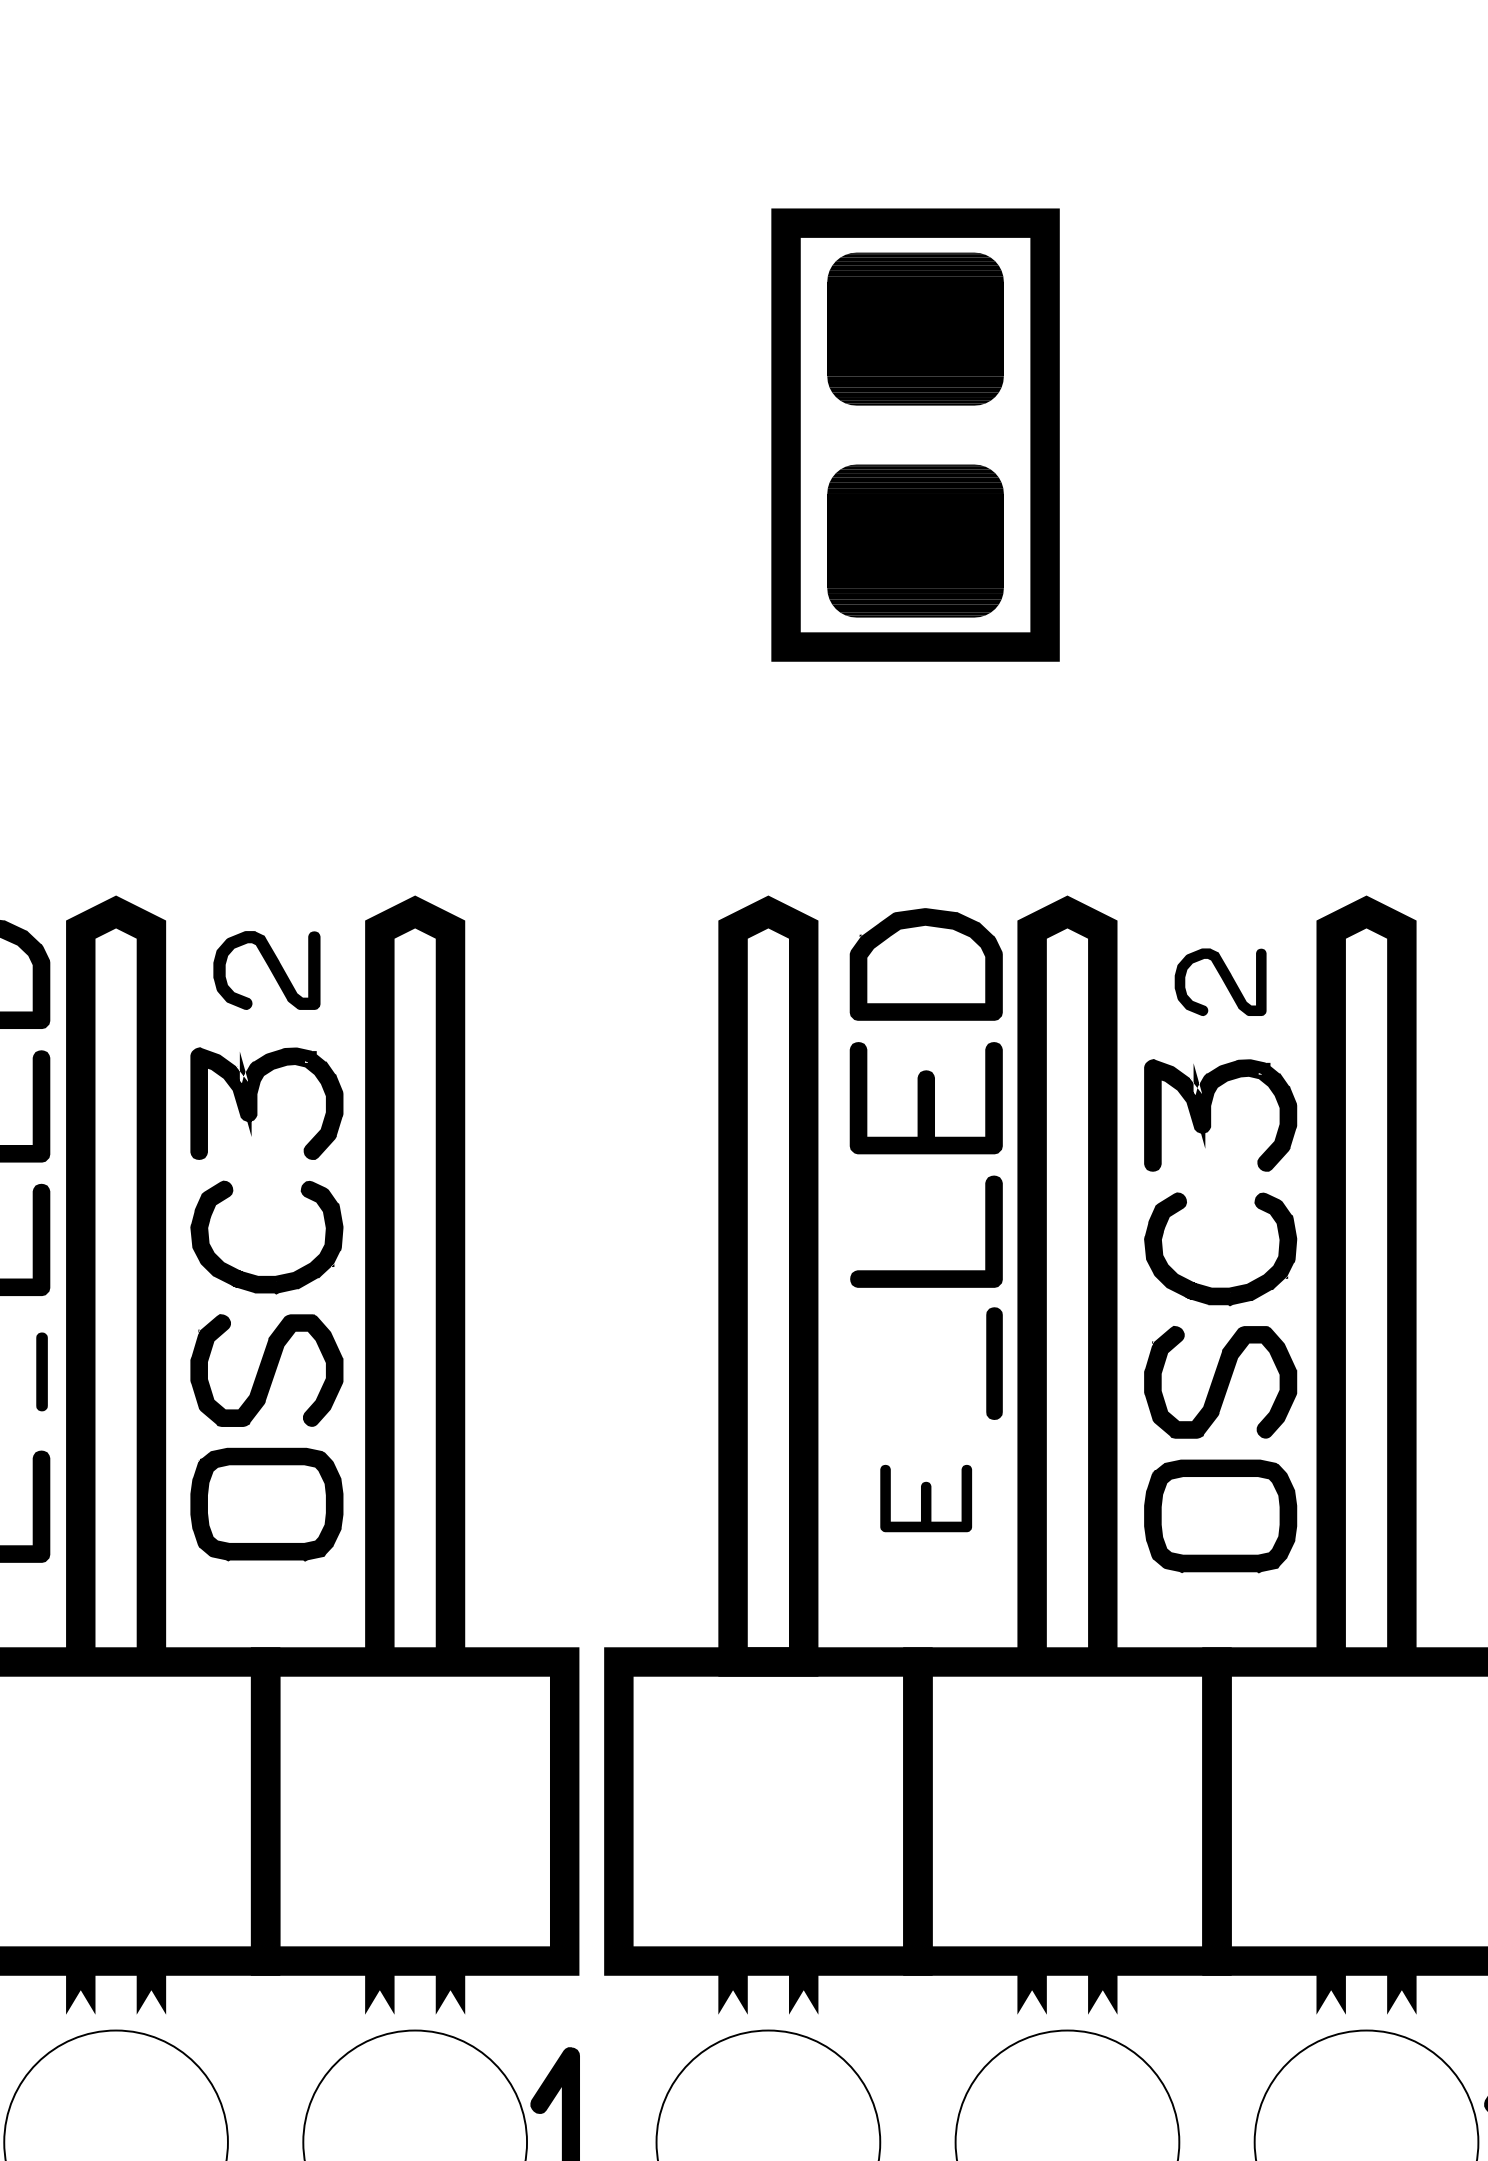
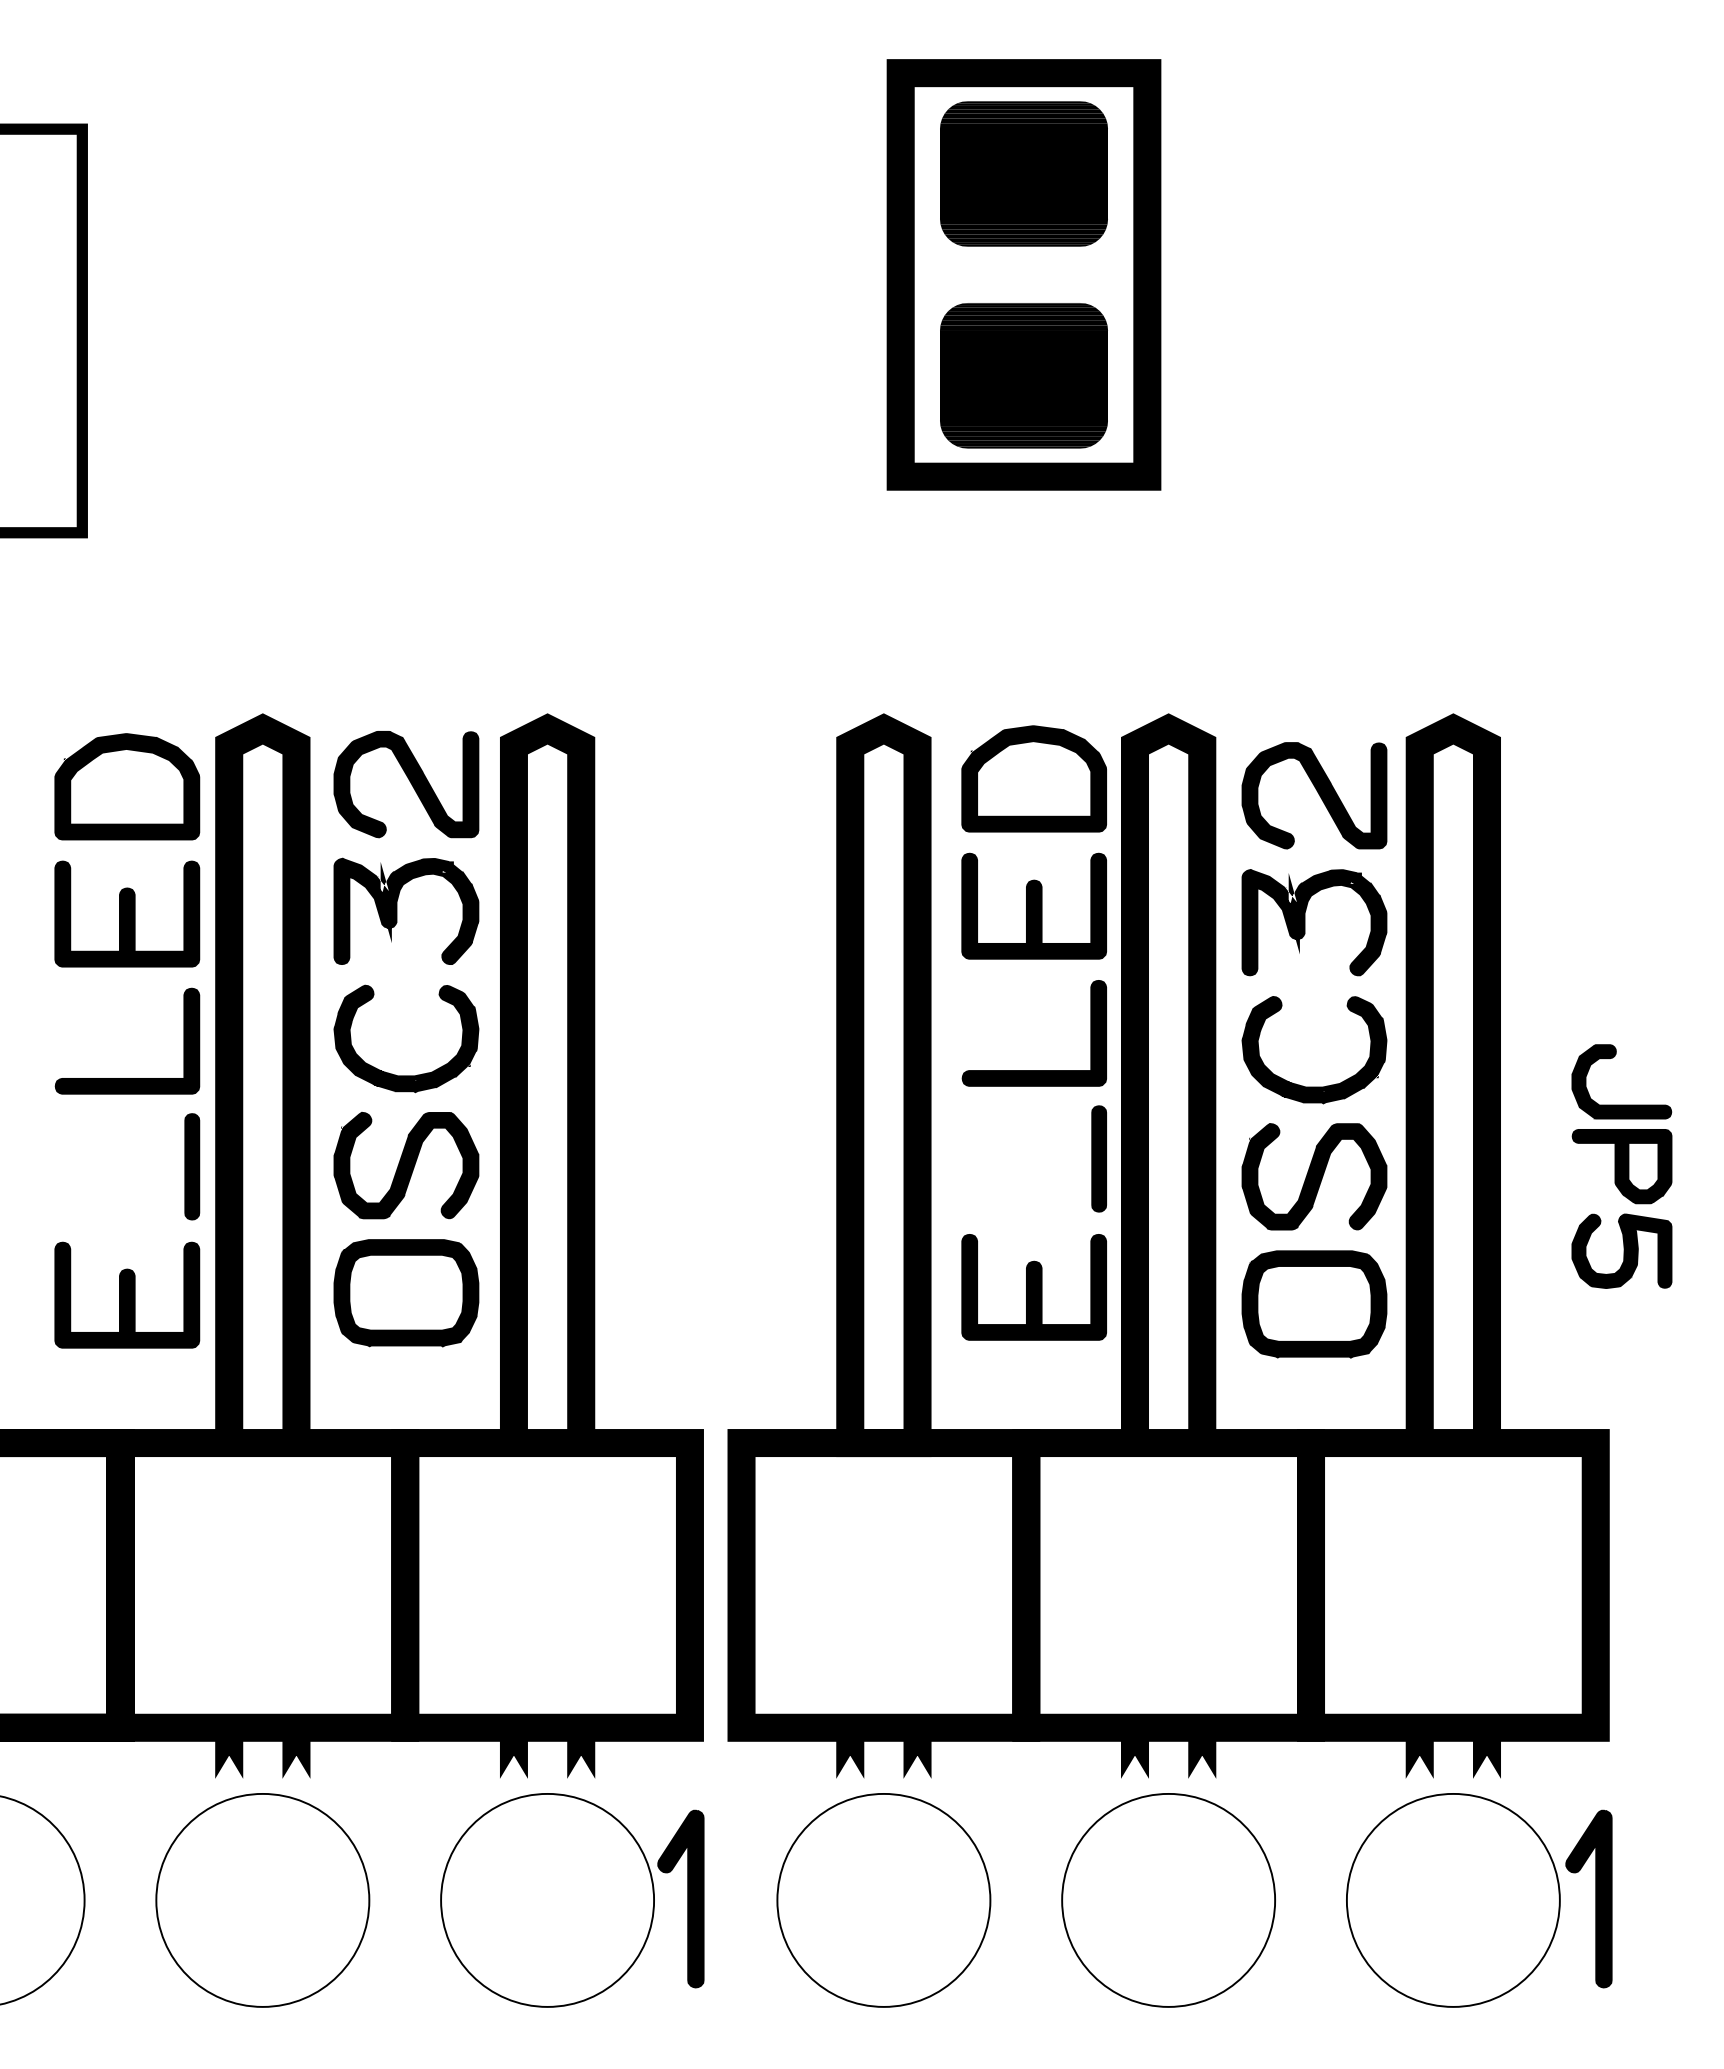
part: (266, 970) -> (406, 784), size x1.43
part: (1220, 981) -> (1314, 795), size x1.67
part: (42, 1371) -> (192, 1166), size x1.43
part: (925, 1498) -> (1033, 1287), size x1.67

